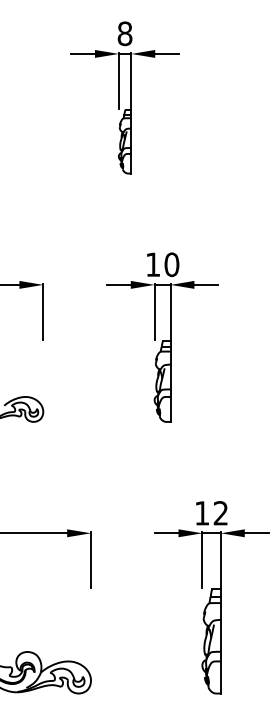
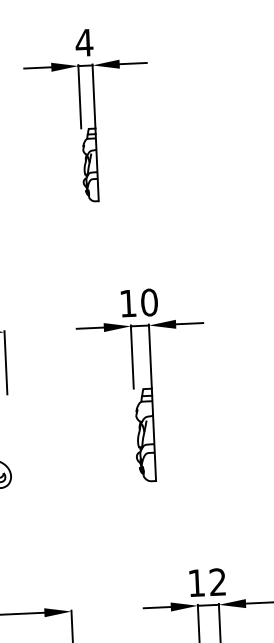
text: (124, 33) -> (83, 42), 8 -> 4

